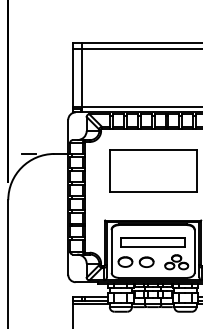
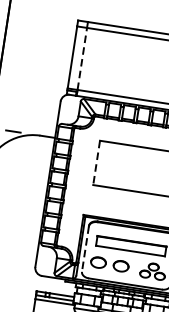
line: (82, 77) -> (82, 58), solid -> dashed
line: (109, 171) -> (96, 163), solid -> dashed
line: (111, 252) -> (85, 250), solid -> dashed

